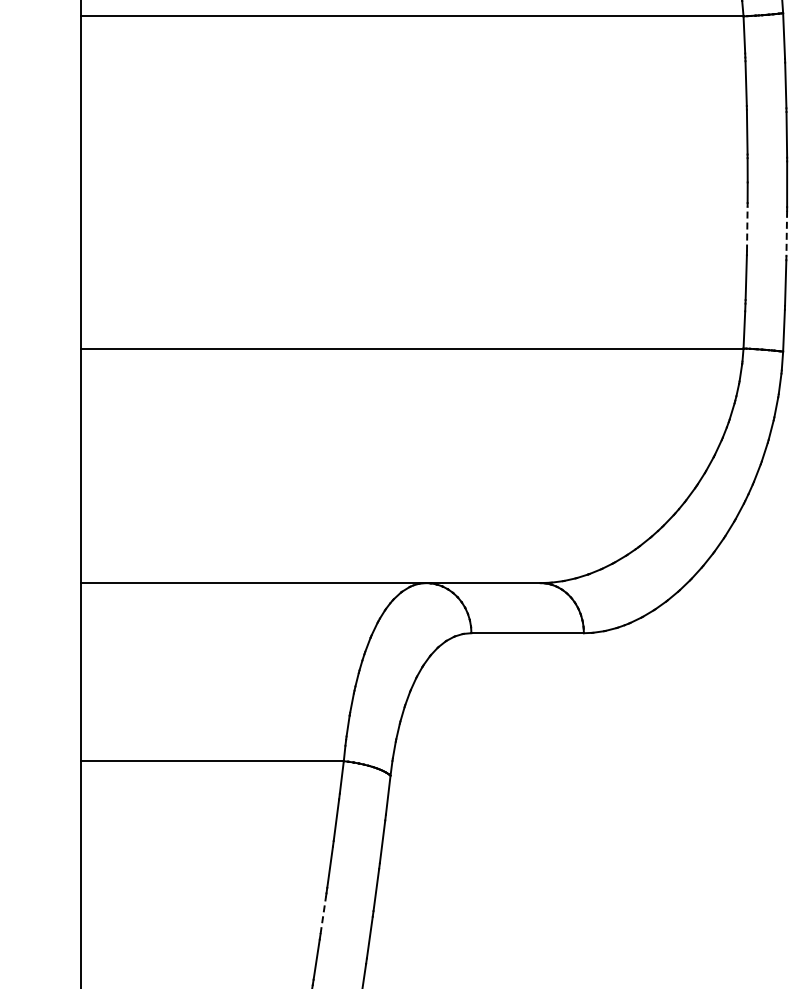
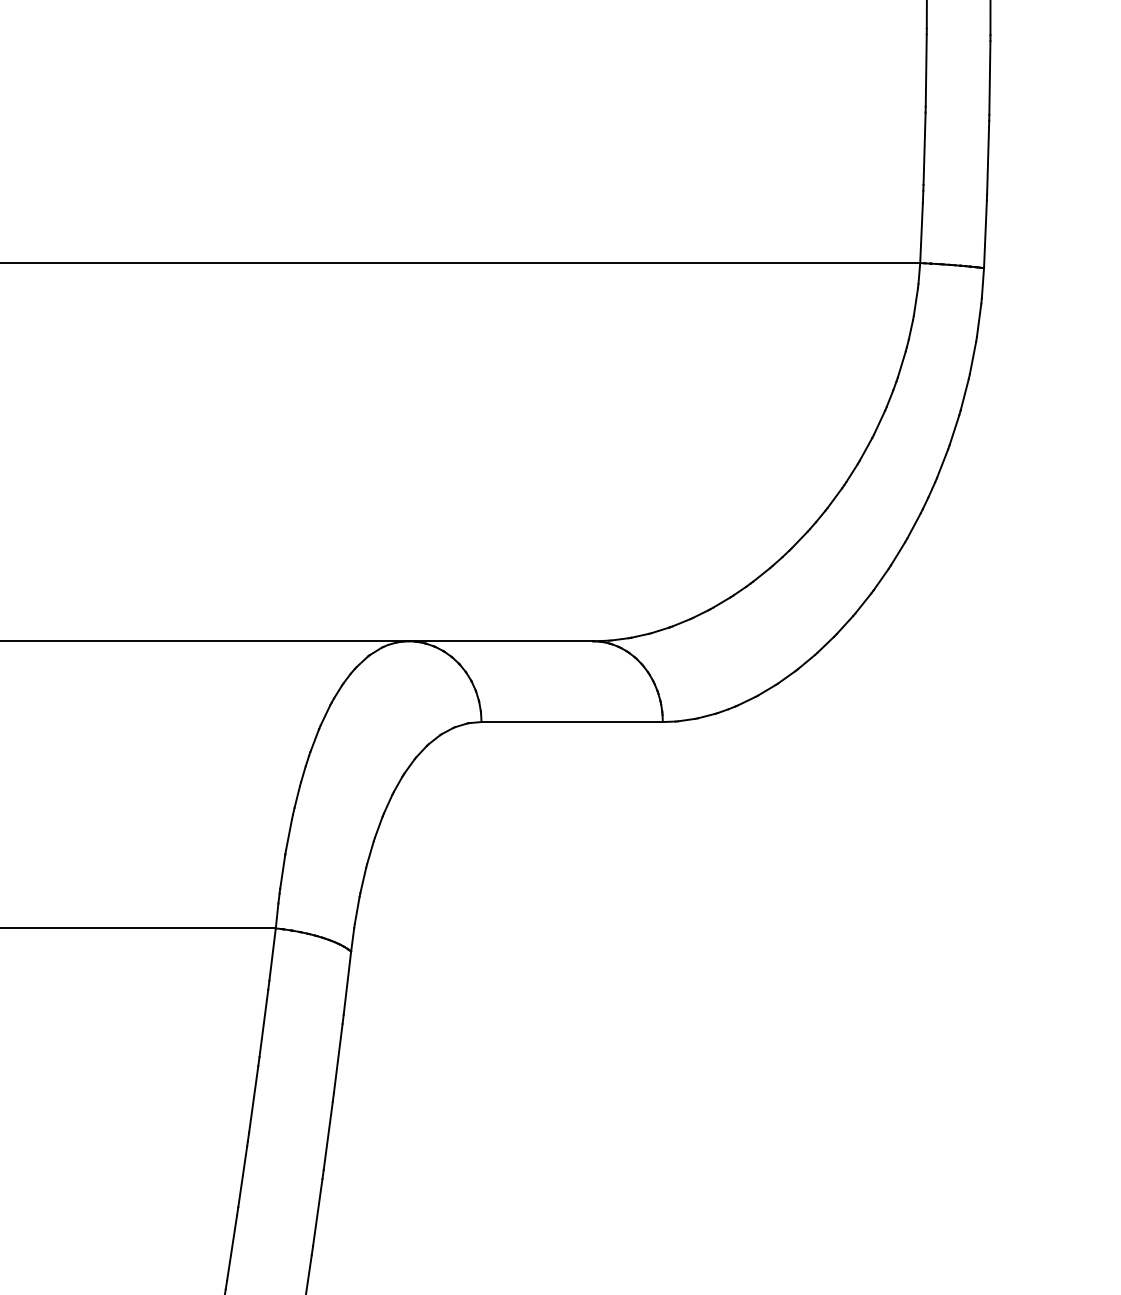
line: (747, 228) -> (926, 69), dashed -> solid
line: (786, 233) -> (989, 77), dashed -> solid
line: (323, 914) -> (243, 1175), dashed -> solid

